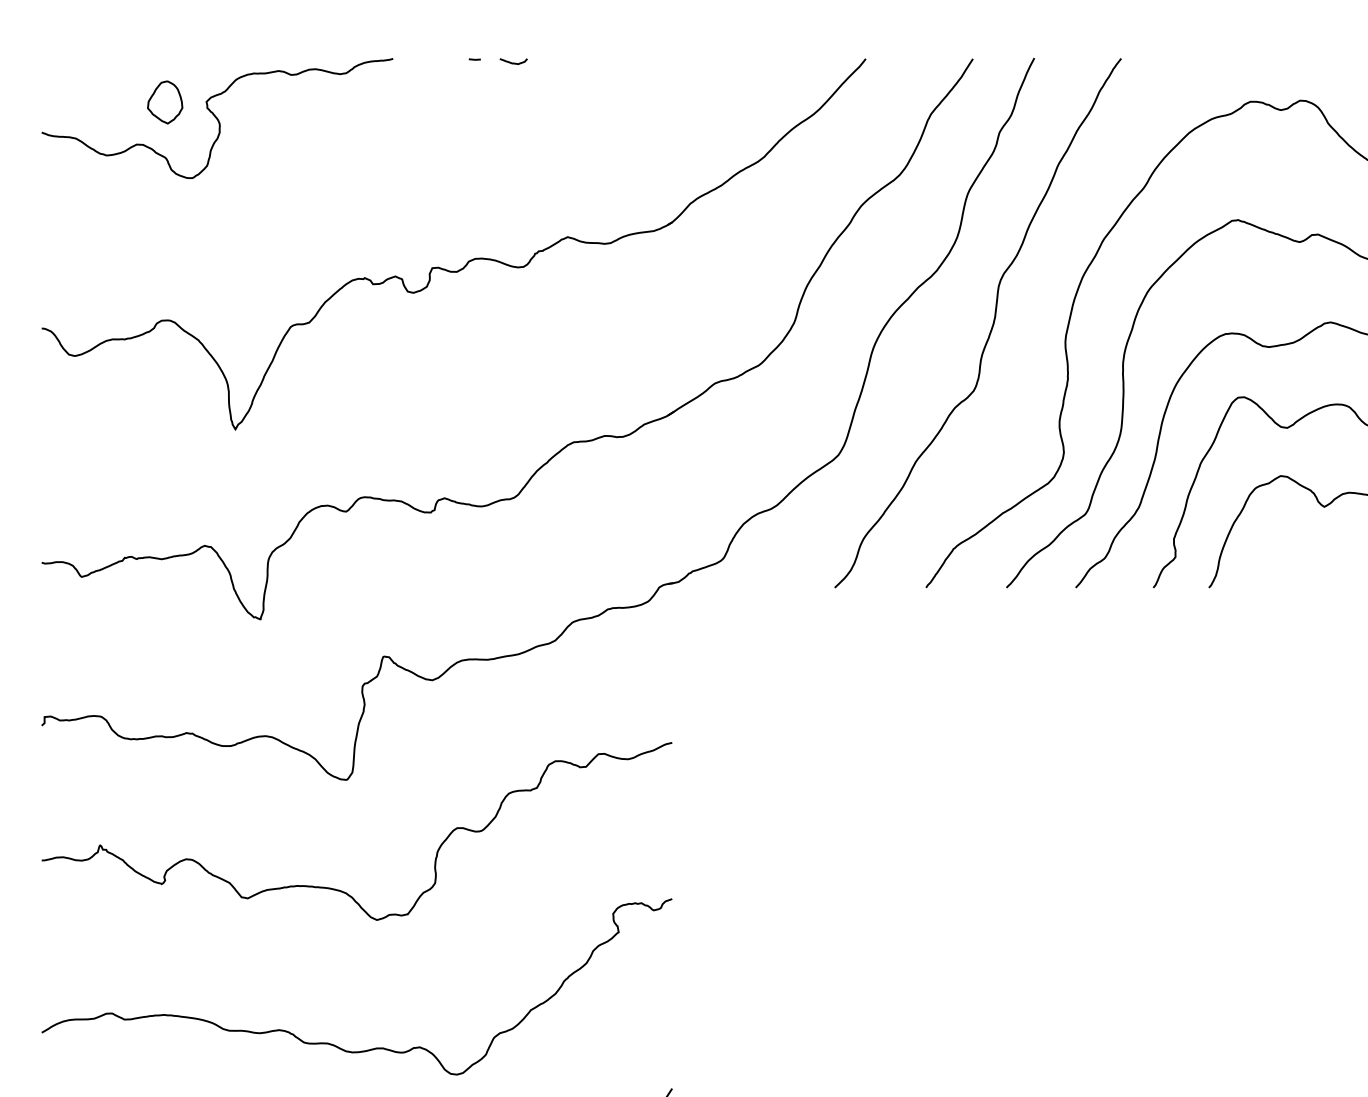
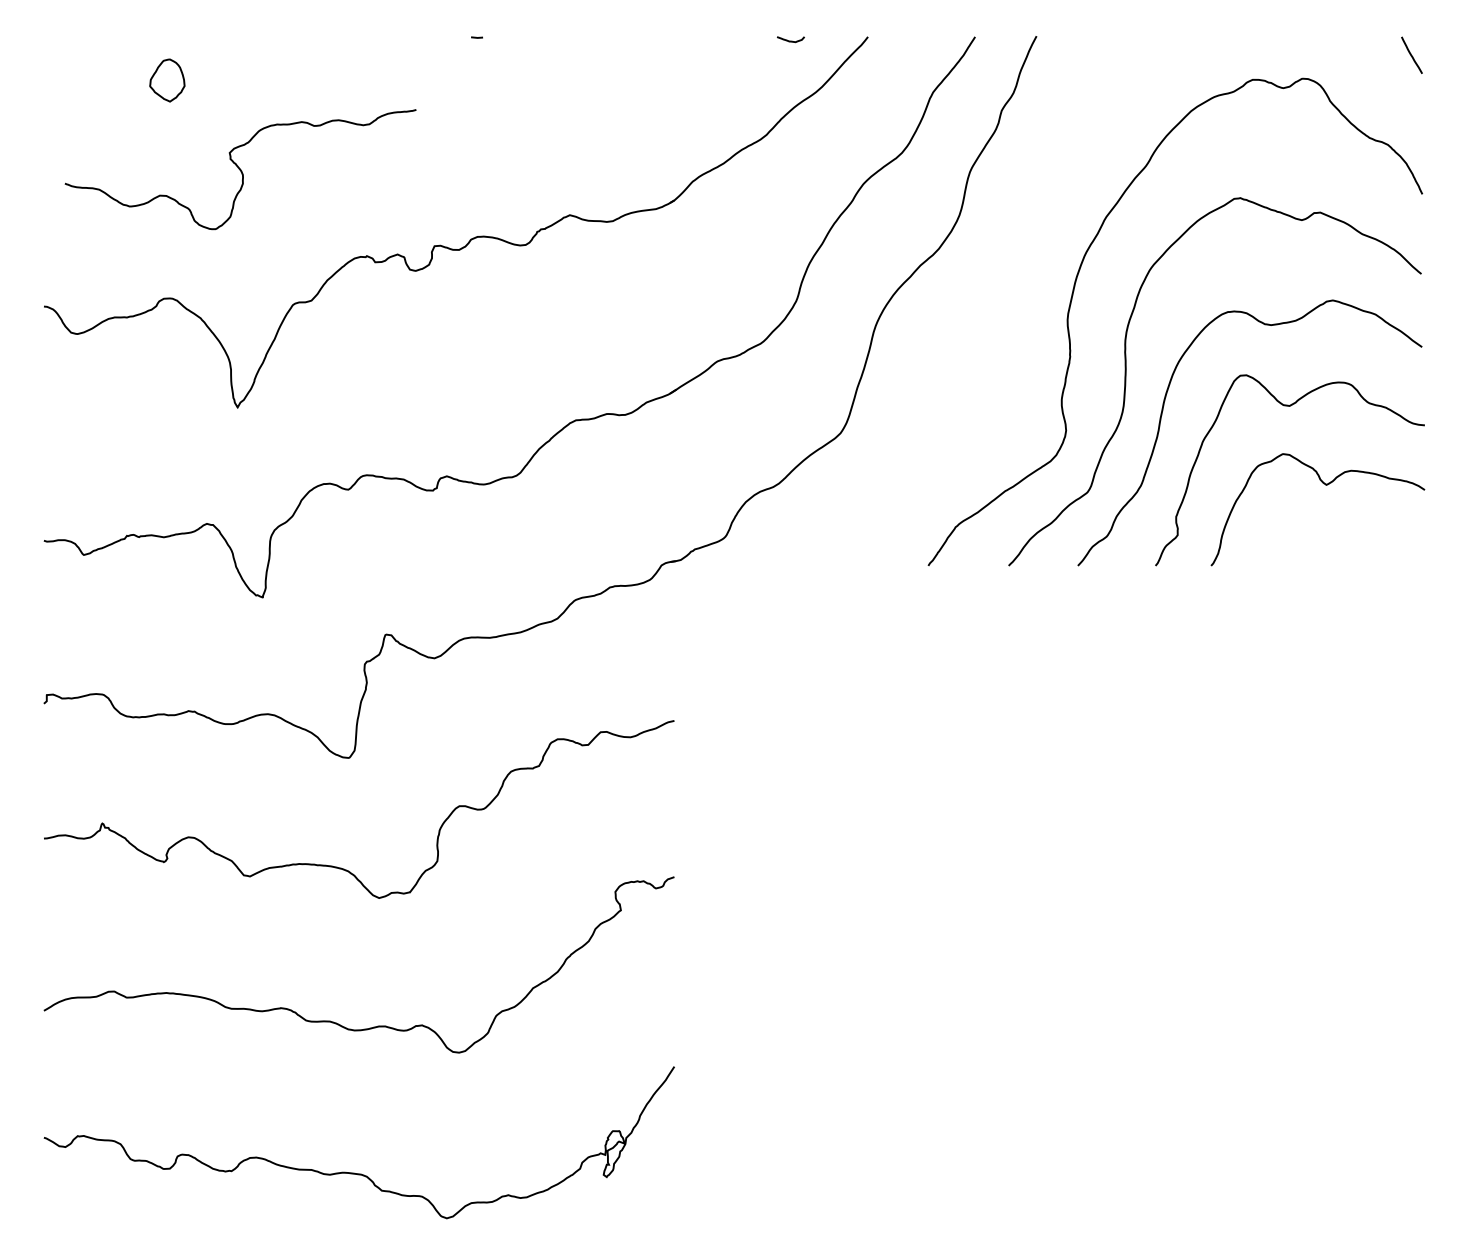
curve: (513, 62) -> (790, 40), moved
curve: (217, 118) -> (240, 169), moved
curve: (991, 327) -> (993, 305), removed

